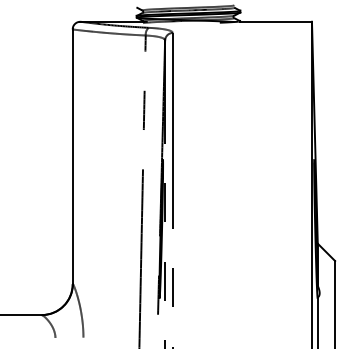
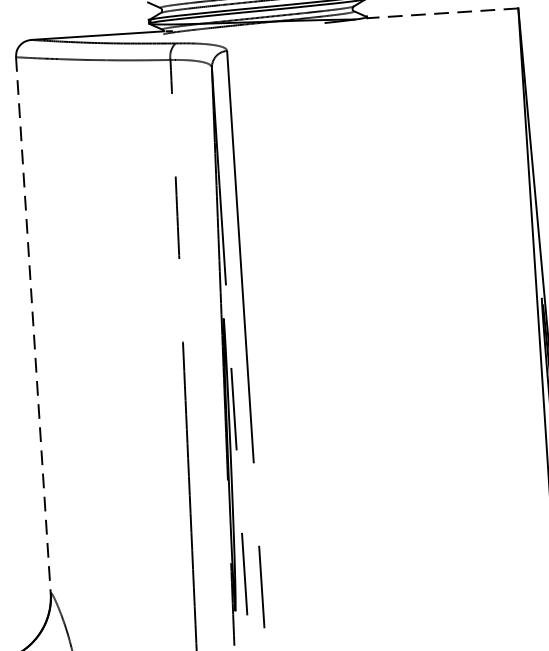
line: (276, 21) -> (443, 12), solid -> dashed
line: (72, 157) -> (33, 326), solid -> dashed

